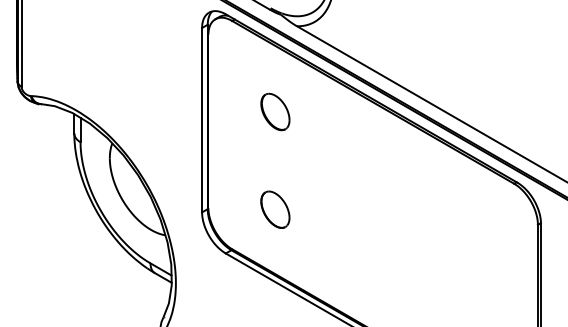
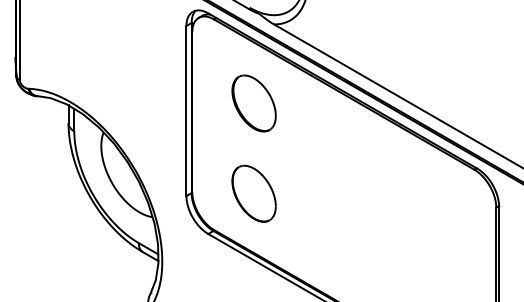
part: (274, 112) -> (253, 103), size x1.67
part: (274, 209) -> (253, 193), size x1.67

